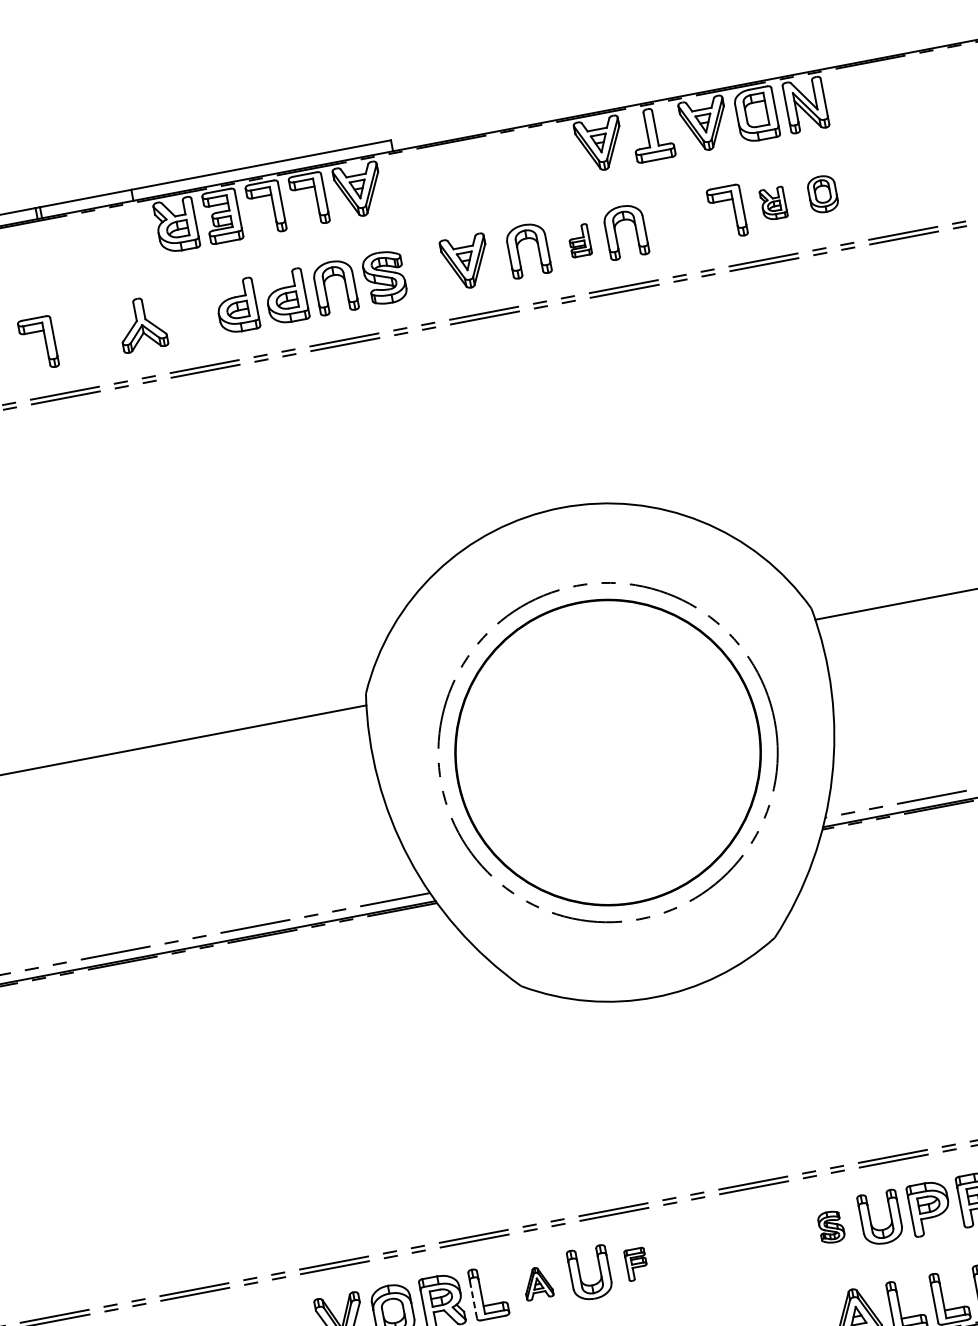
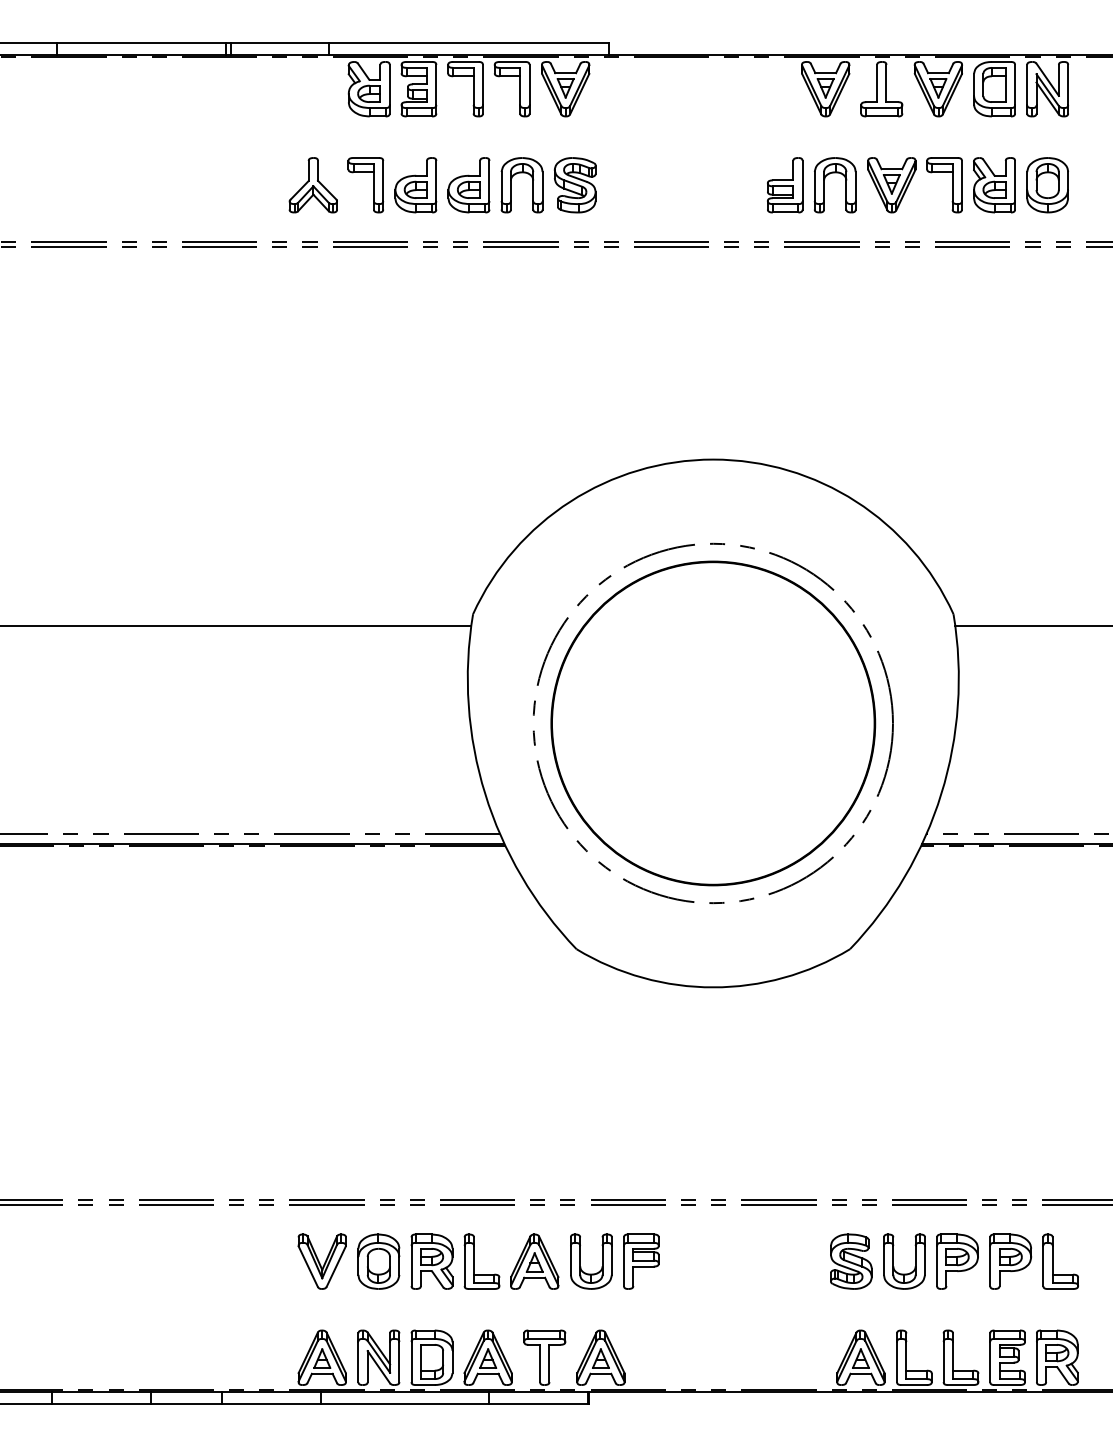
part: (822, 194) -> (1047, 185), size x1.43
part: (773, 203) -> (994, 185), size x1.67
part: (579, 240) -> (785, 185), size x1.67
part: (518, 252) -> (719, 185), removed
part: (465, 262) -> (891, 185), moved
part: (45, 342) -> (373, 185), moved
part: (831, 1227) -> (851, 1261), size x1.67
part: (636, 1264) -> (641, 1261), size x1.67
part: (537, 1283) -> (534, 1261), size x1.67
line: (473, 1299) -> (464, 1265), dashed -> solid

